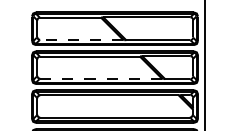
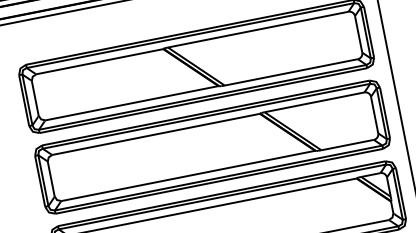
line: (81, 39) -> (131, 102), dashed -> solid
line: (100, 78) -> (186, 175), dashed -> solid

